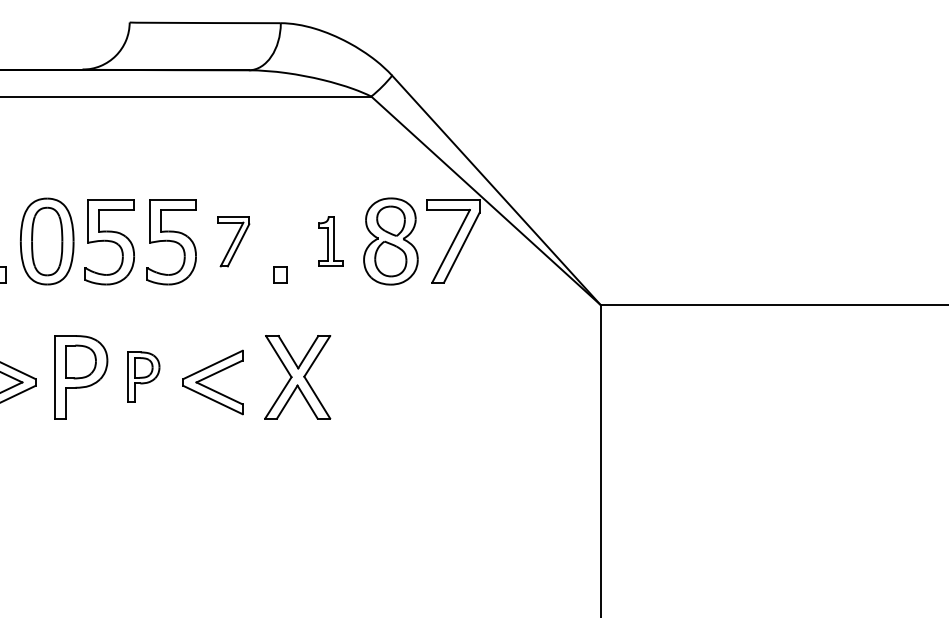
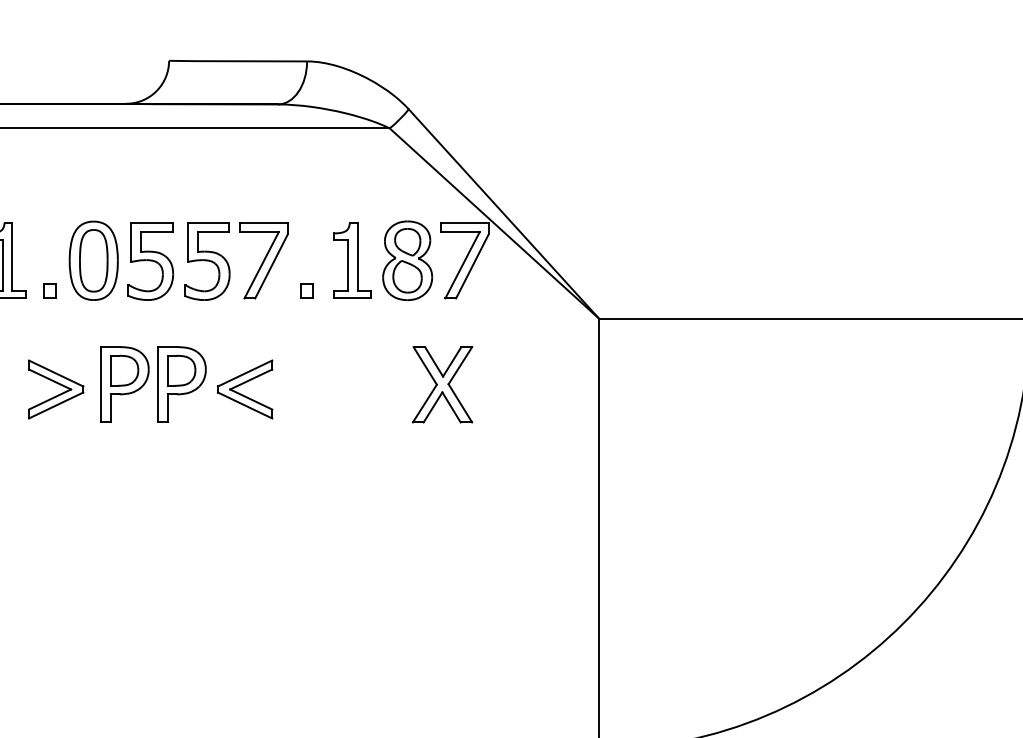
part: (233, 241) -> (263, 260), size x1.67
part: (330, 241) -> (352, 260), size x1.67
part: (143, 376) -> (181, 384), size x1.67
part: (297, 376) -> (442, 384), moved

